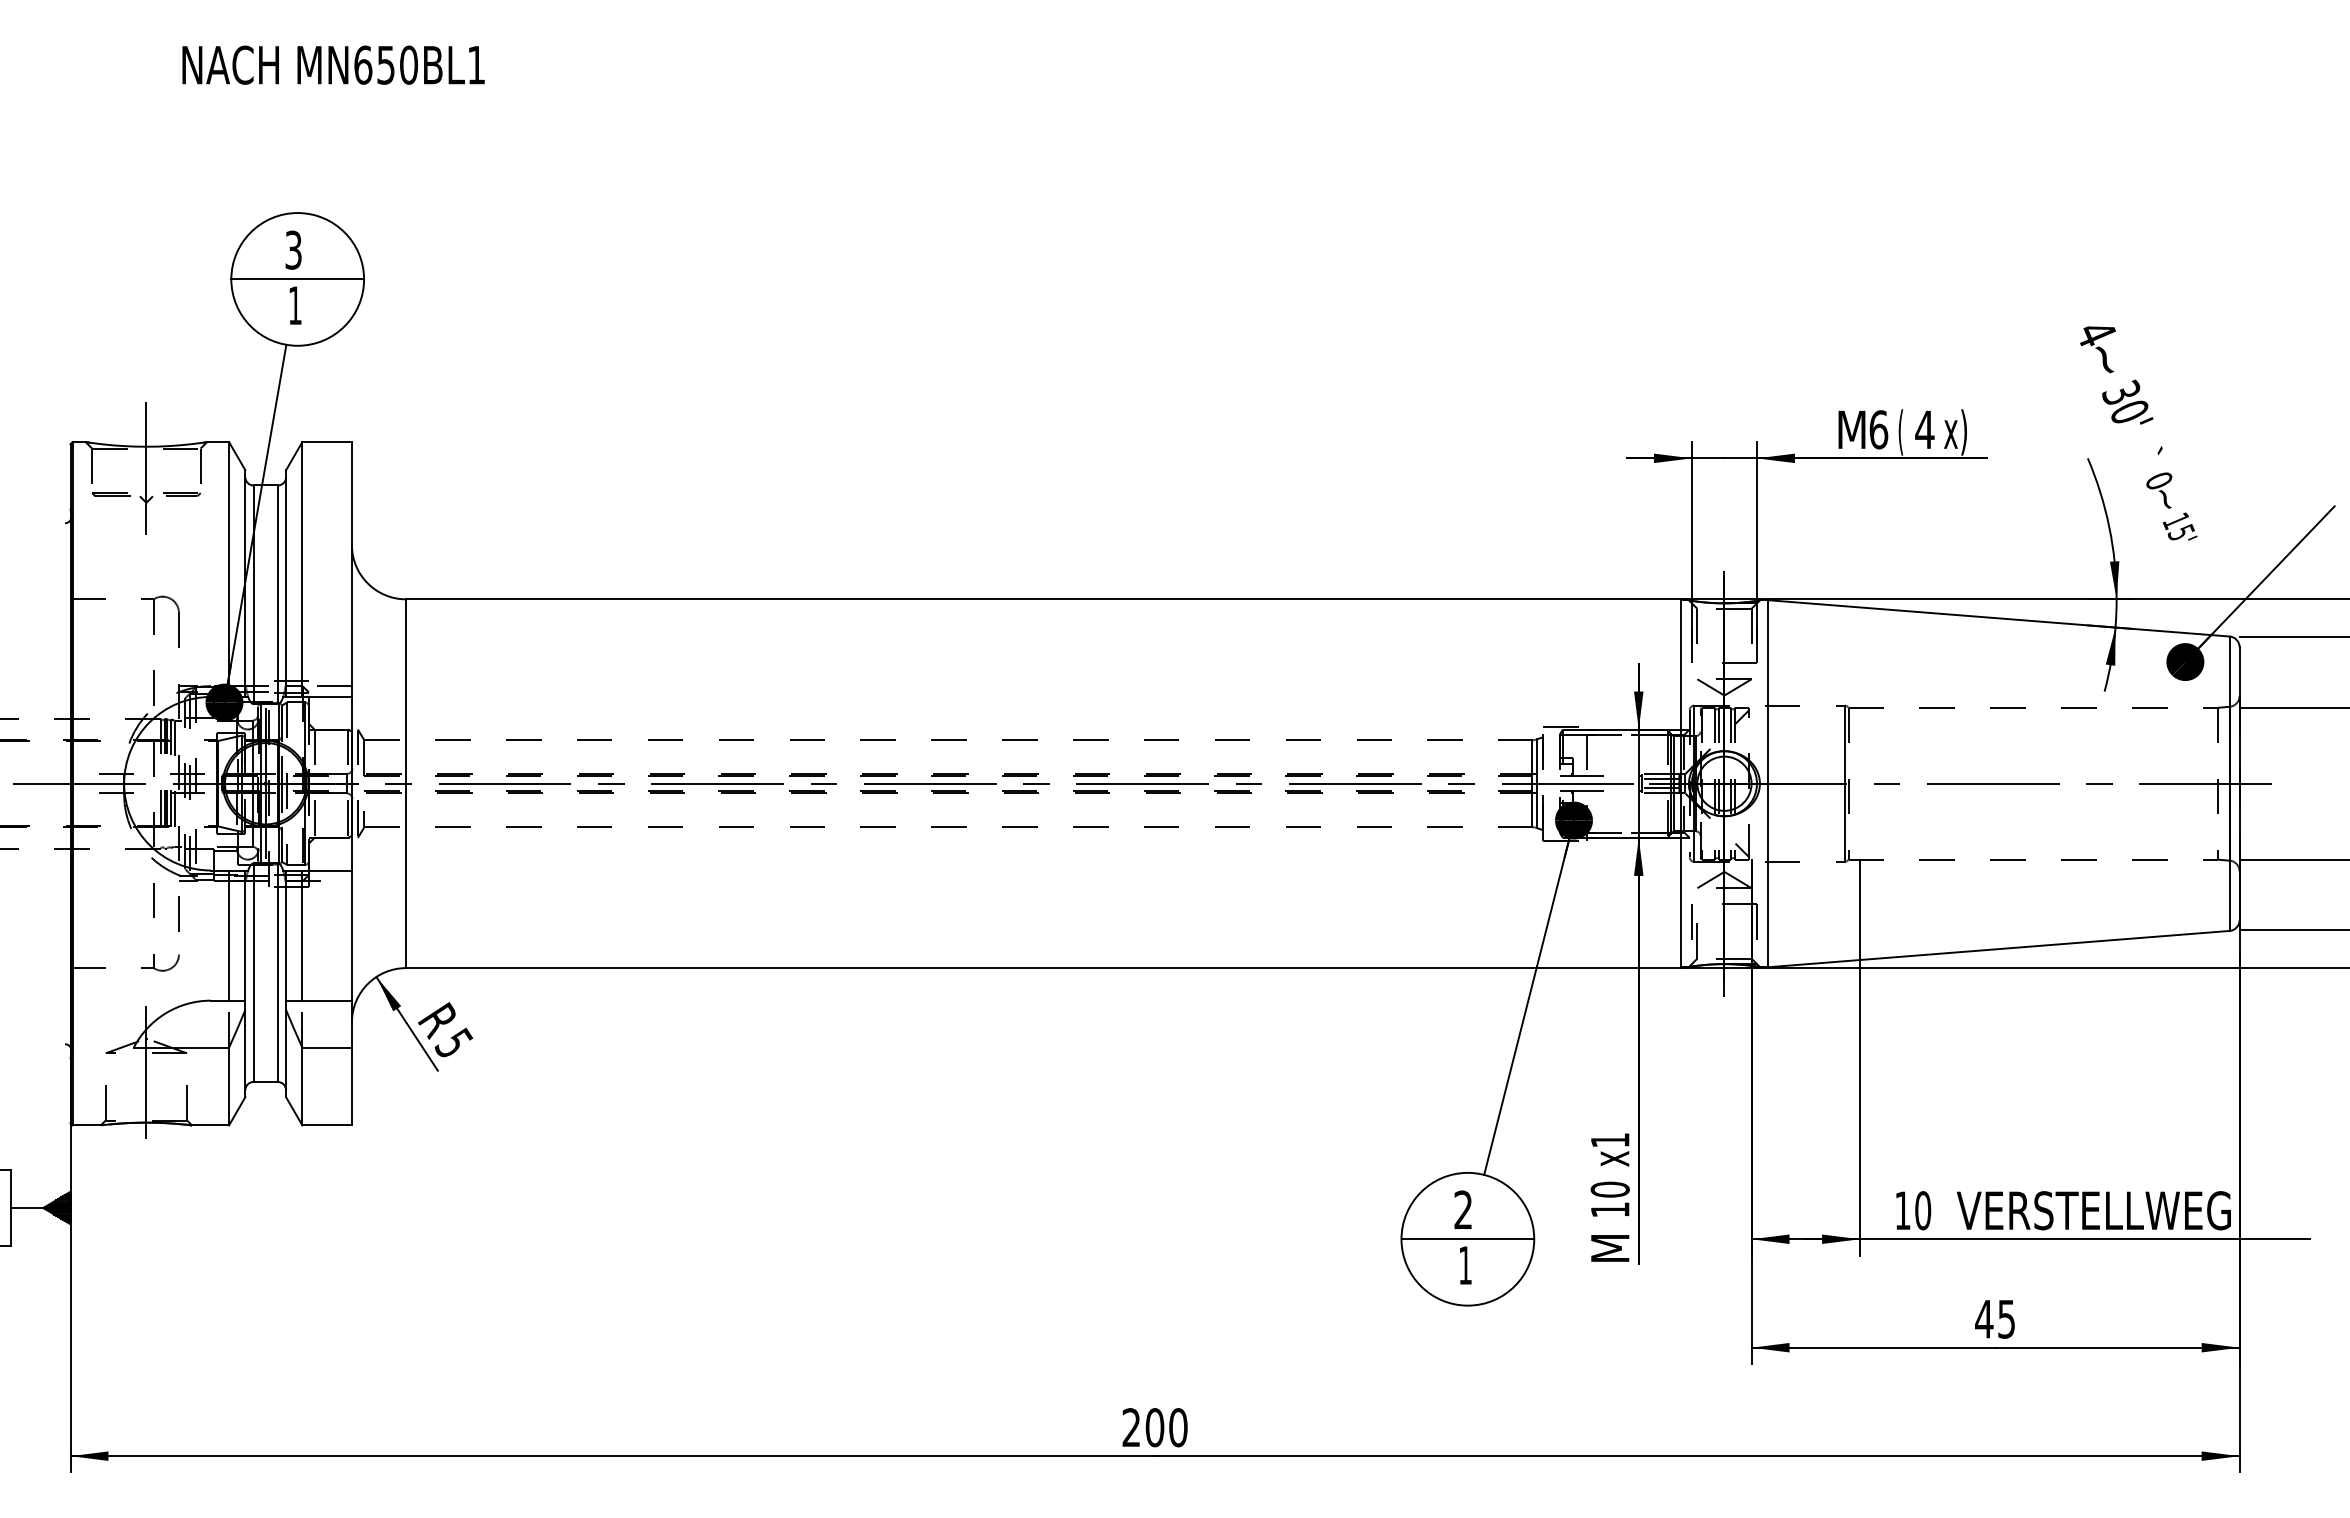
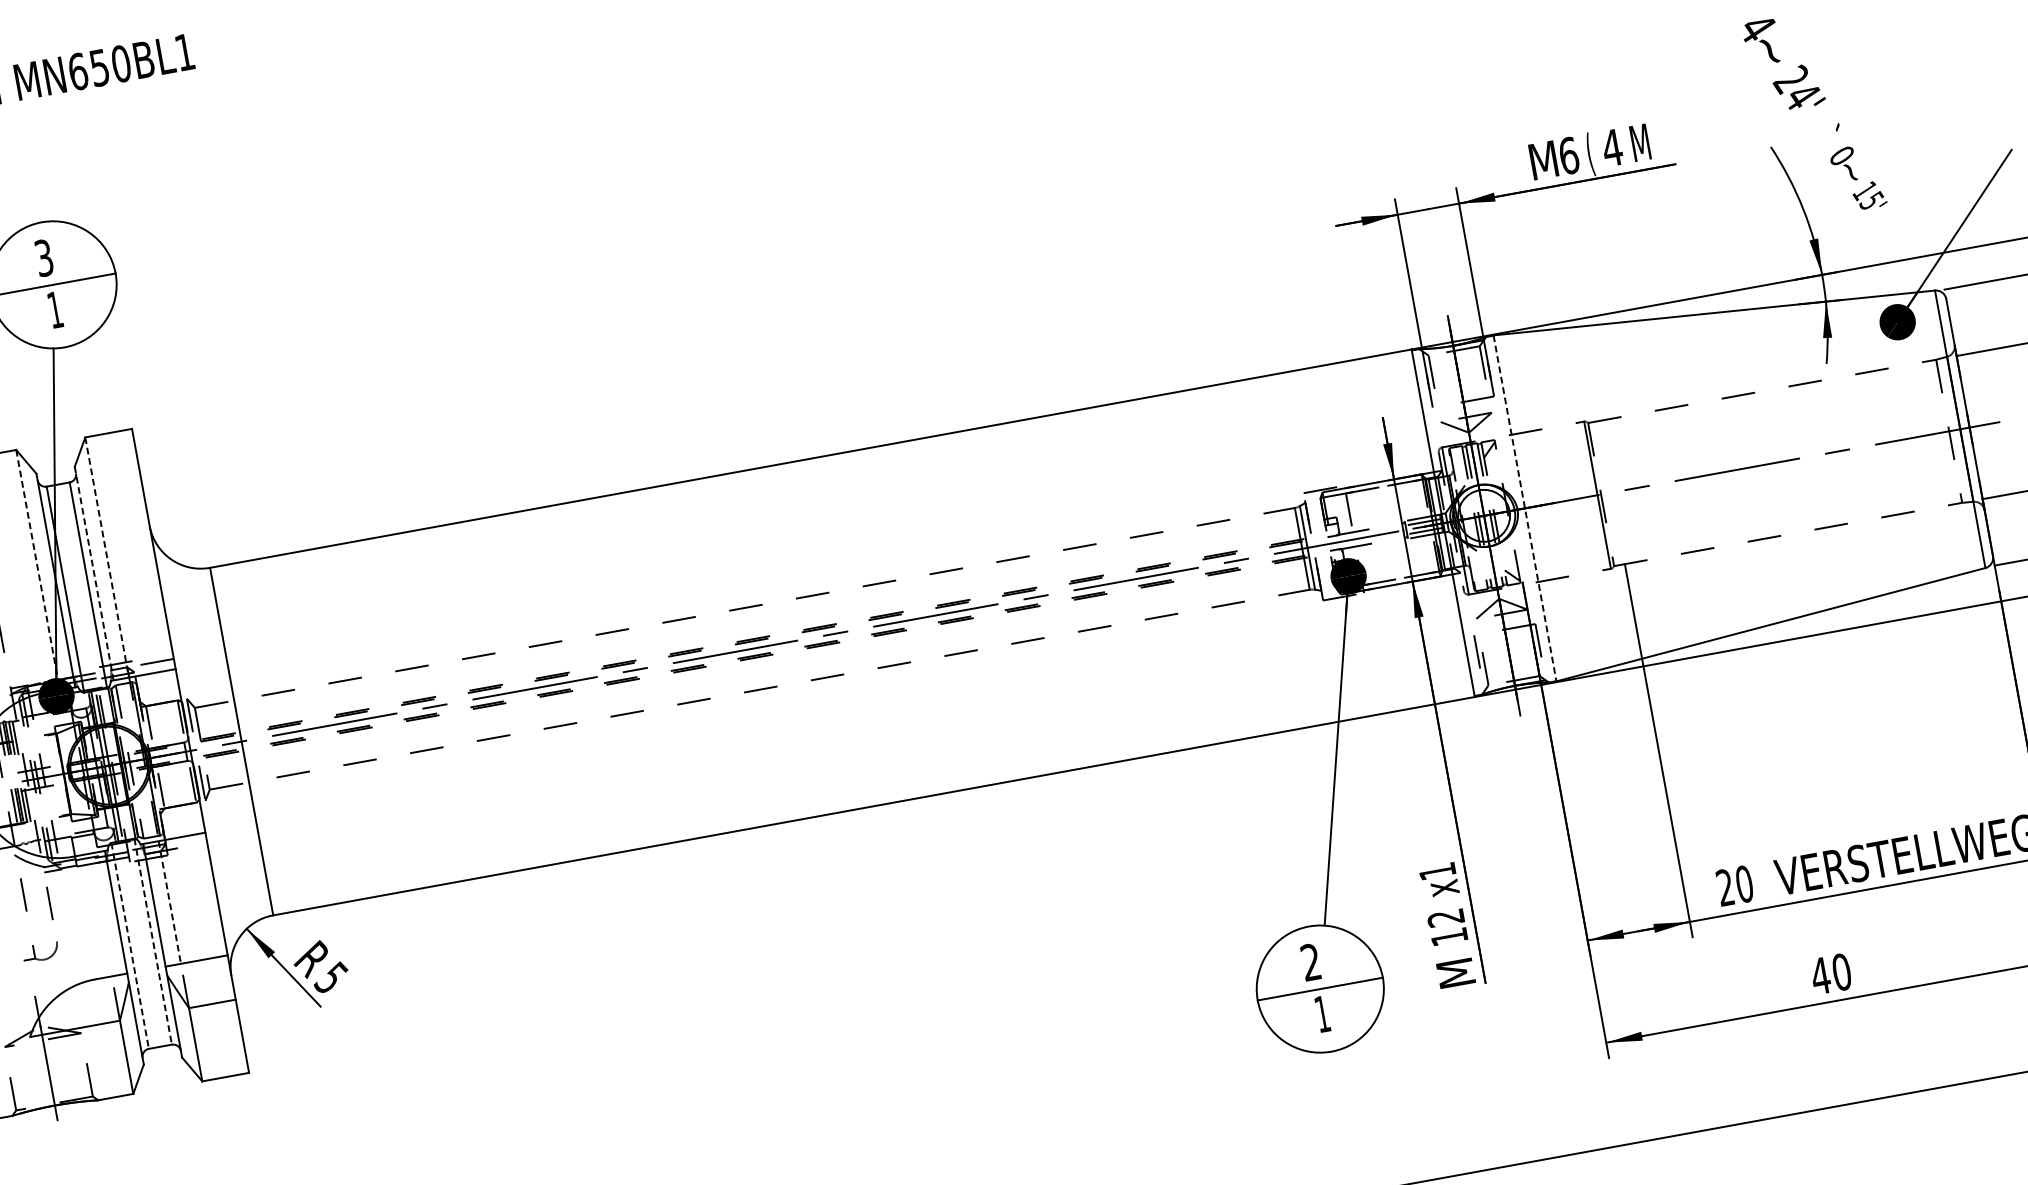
text: (2125, 401) -> (1796, 86), 30' -> 24'
text: (1955, 432) -> (1641, 145), x) -> M
line: (229, 570) -> (38, 570), solid -> dashed
line: (302, 570) -> (107, 558), solid -> dashed
line: (286, 583) -> (94, 573), solid -> dashed
line: (1767, 783) -> (1524, 508), solid -> dashed
line: (229, 935) -> (101, 914), removed
line: (302, 936) -> (170, 903), solid -> dashed
line: (253, 973) -> (130, 946), solid -> dashed
line: (277, 973) -> (152, 942), solid -> dashed
text: (1609, 1189) -> (1445, 917), 10 -> 12
text: (1902, 1210) -> (1725, 887), 10 -> 20
text: (2006, 1318) -> (1841, 971), 45 -> 40

